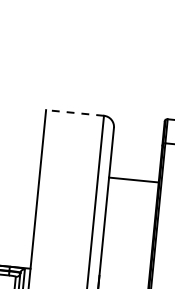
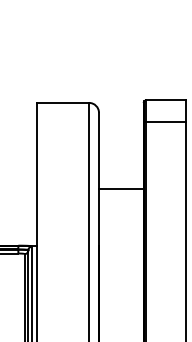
line: (74, 112) -> (62, 102), dashed -> solid
line: (134, 180) -> (121, 188), moved

